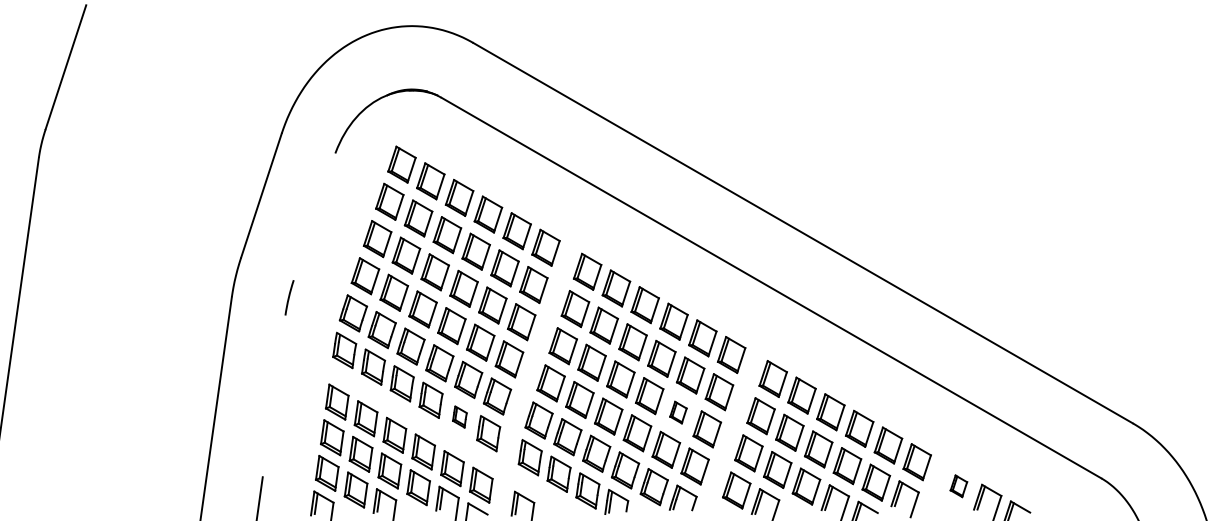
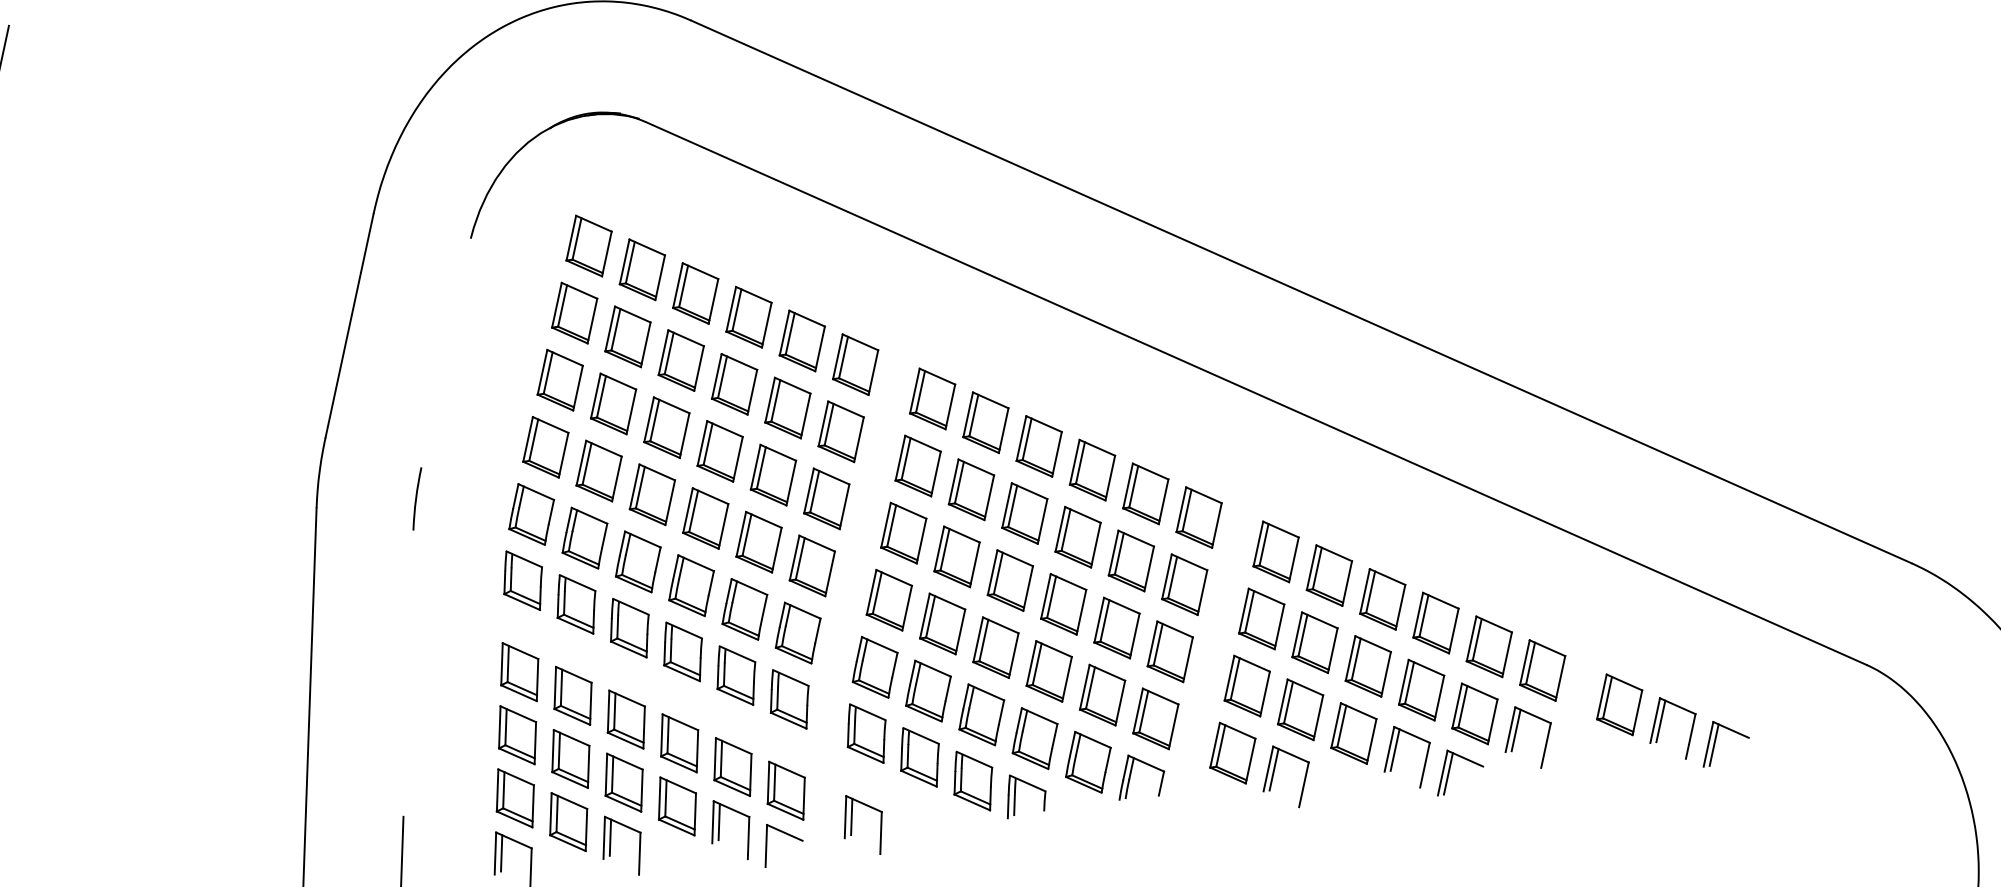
part: (678, 412) -> (1116, 627), size x1.67
part: (459, 416) -> (735, 674), size x1.67
part: (958, 486) -> (1619, 705), size x1.67

